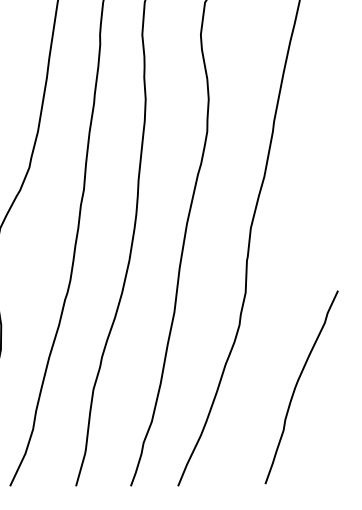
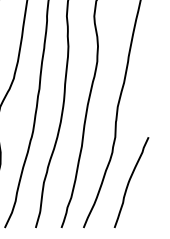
curve: (299, 385) -> (130, 181), moved

